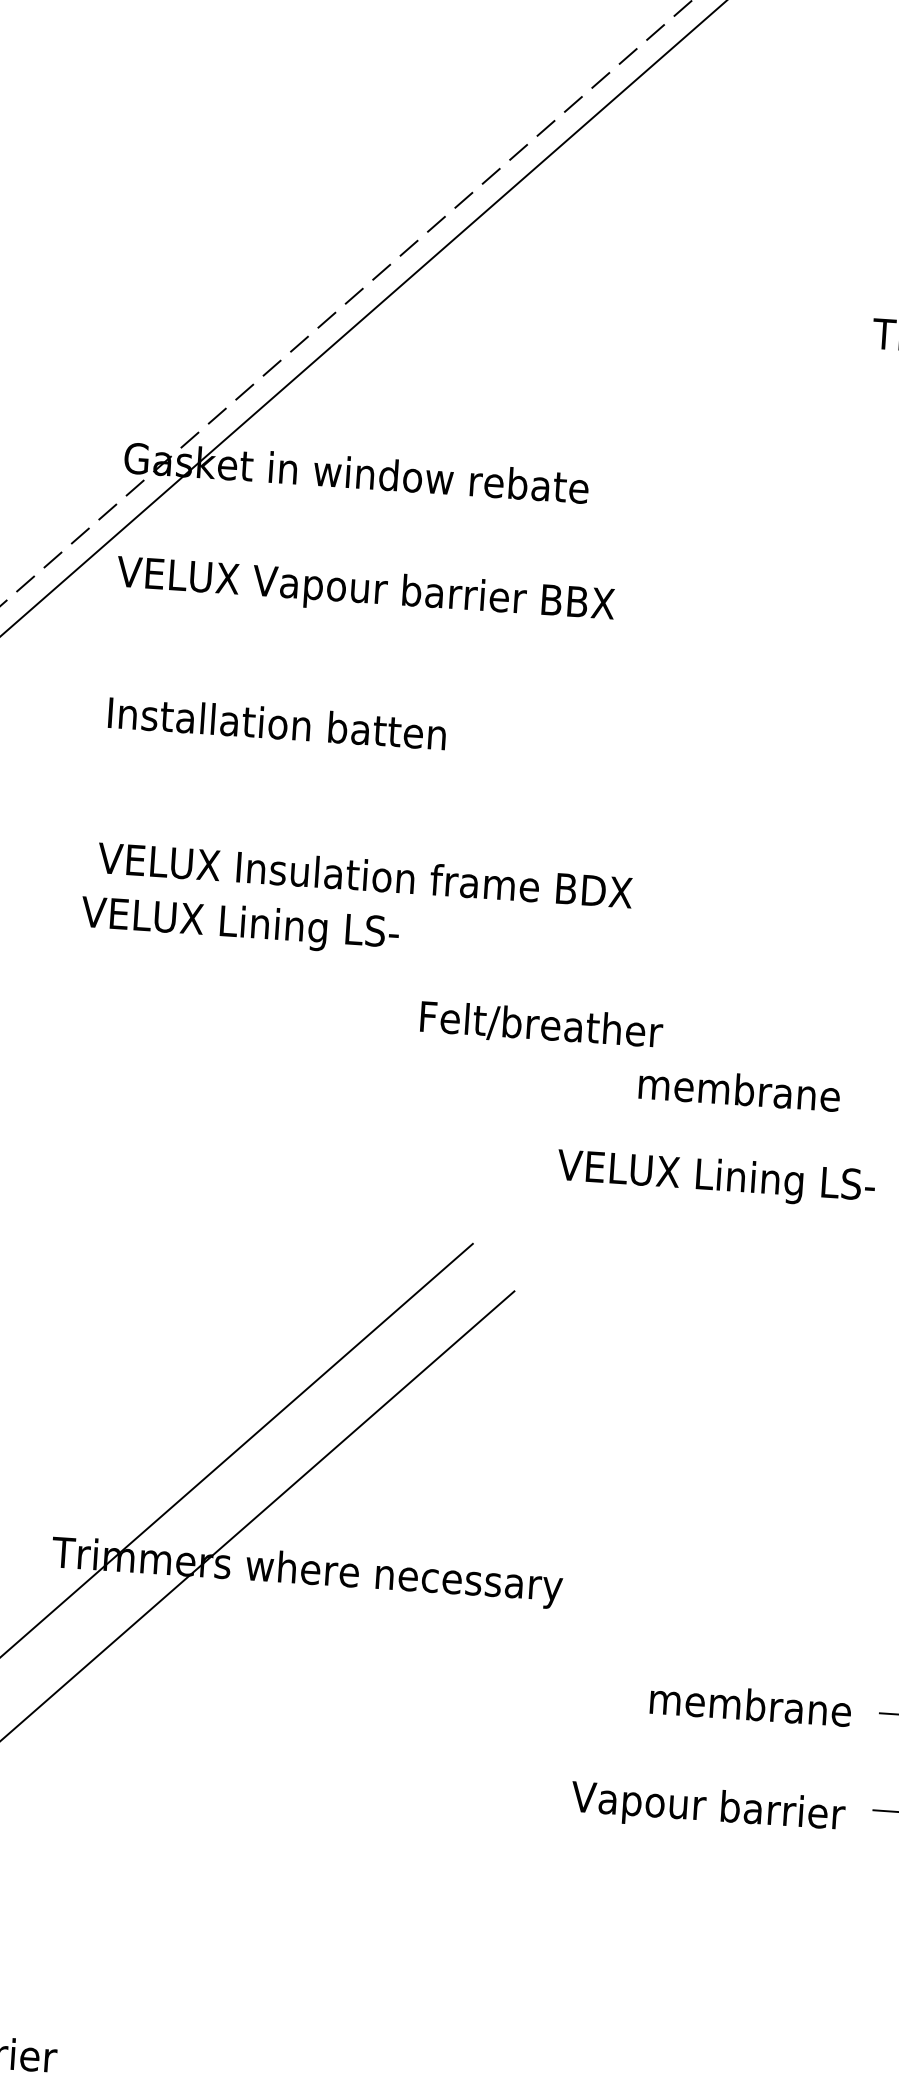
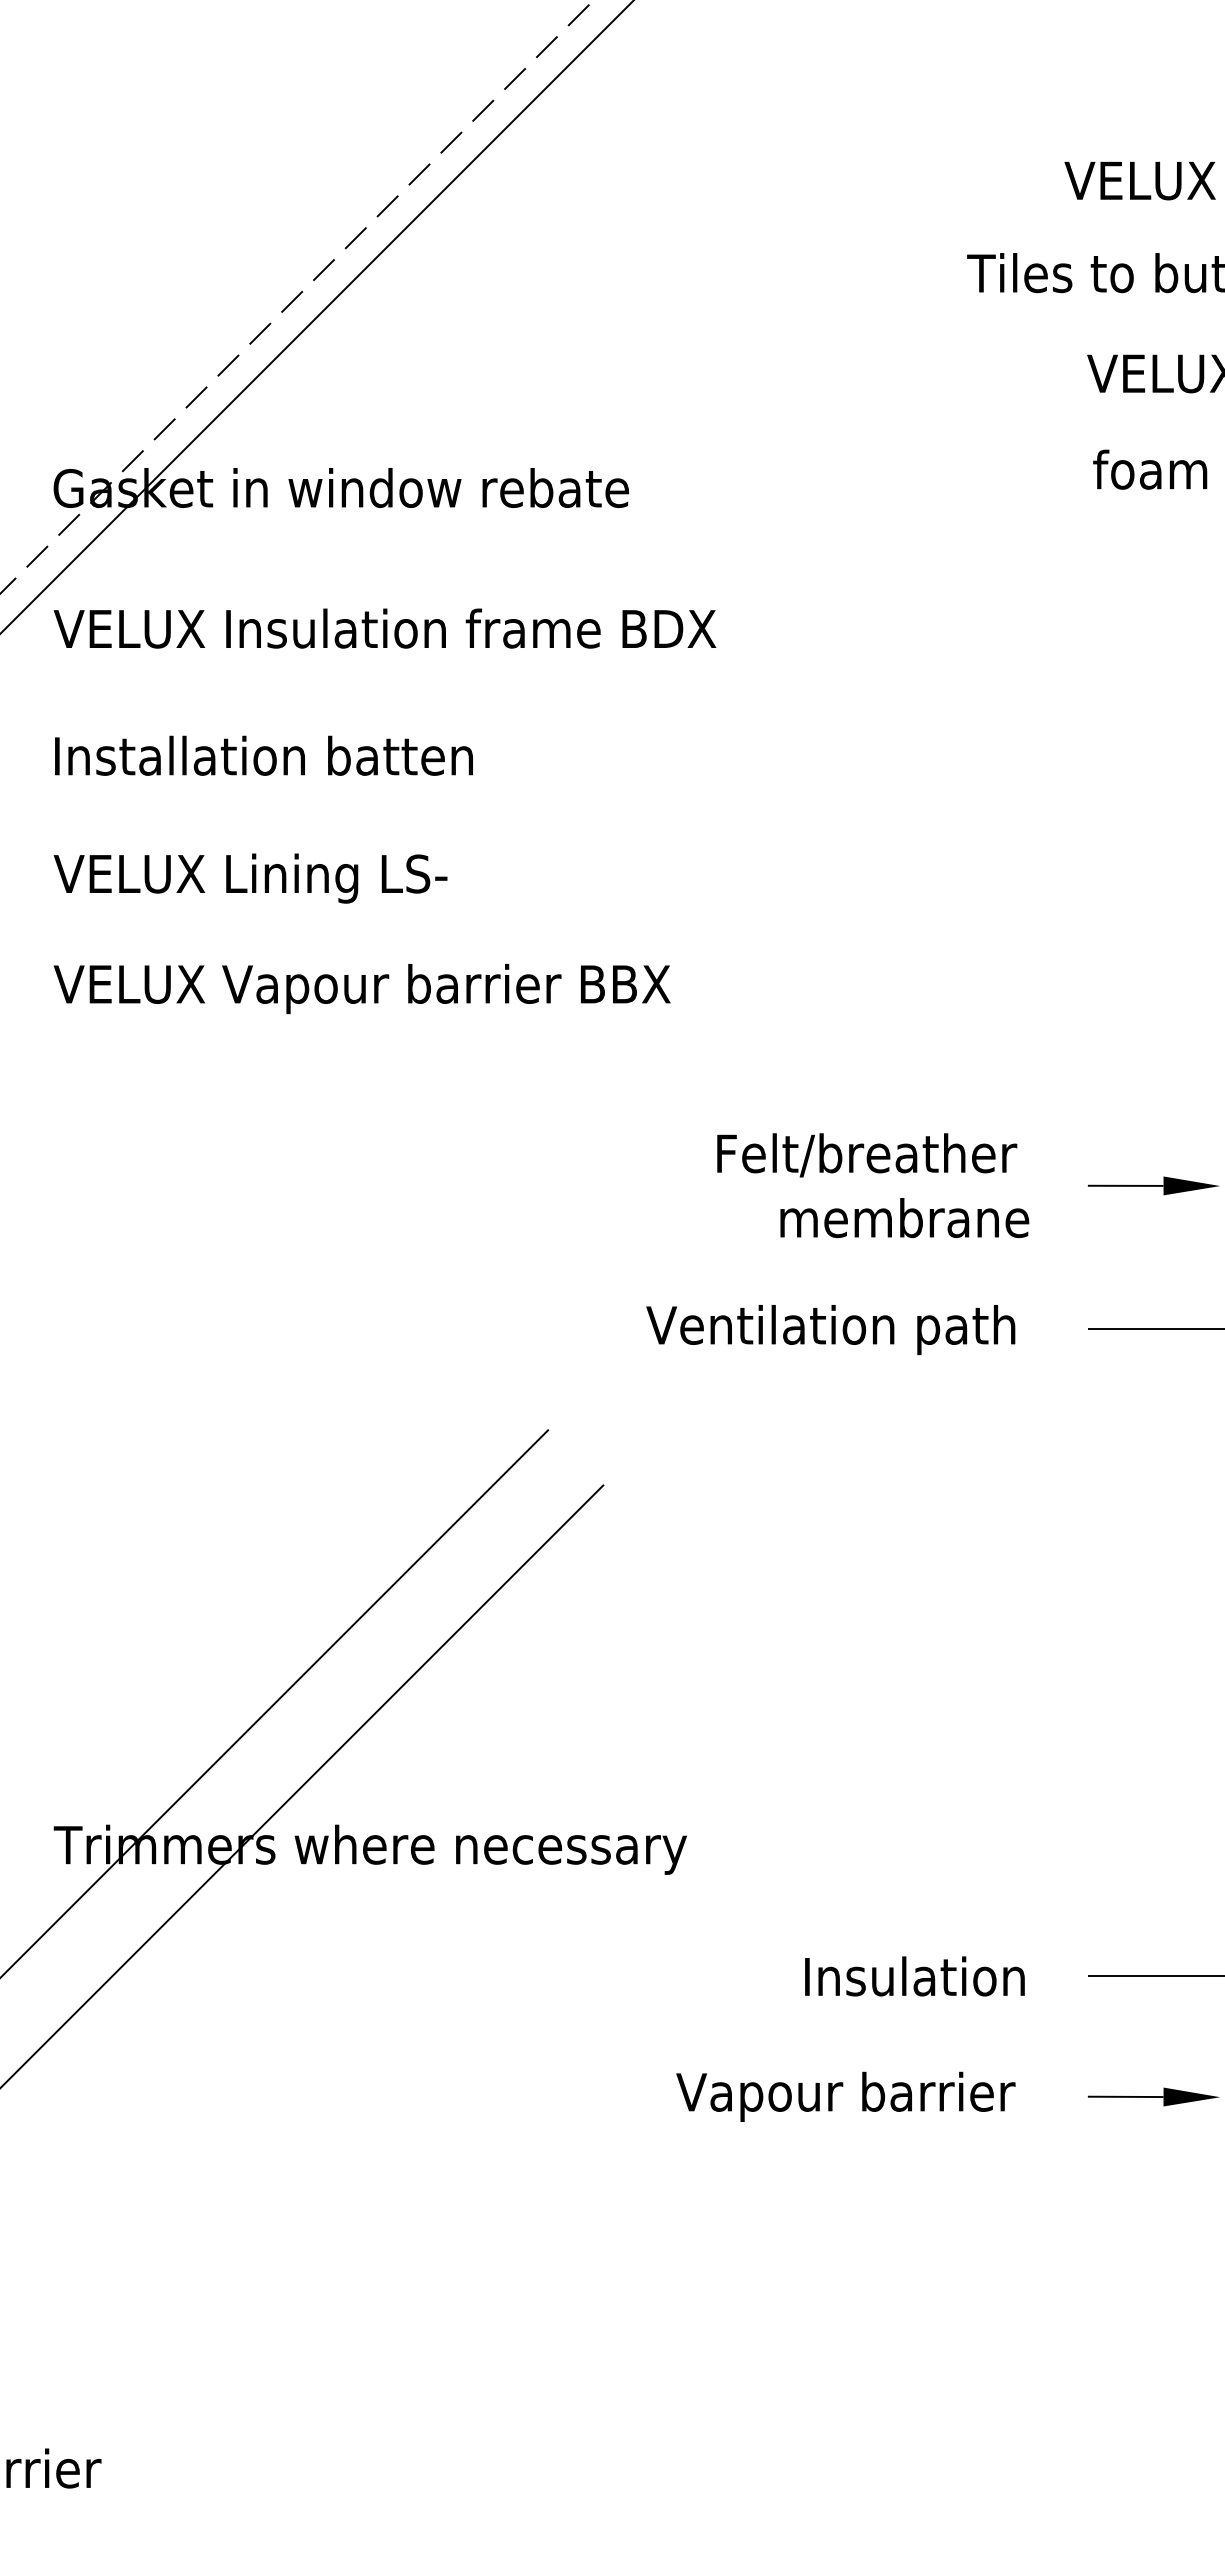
text: (452, 597) -> (469, 633), VELUX Vapour barrier BBX -> VELUX Insulation frame BDX
text: (276, 723) -> (263, 755), moved
text: (433, 884) -> (469, 989), VELUX Insulation frame BDX -> VELUX Vapour barrier BBX
text: (239, 925) -> (250, 878), moved
text: (541, 1025) -> (867, 1155), moved
text: (739, 1090) -> (904, 1218), moved
text: (729, 1180) -> (859, 1330), VELUX Lining LS- -> Ventilation path
text: (750, 1704) -> (928, 1976), membrane -> Insulation
text: (707, 1808) -> (845, 2096), moved

